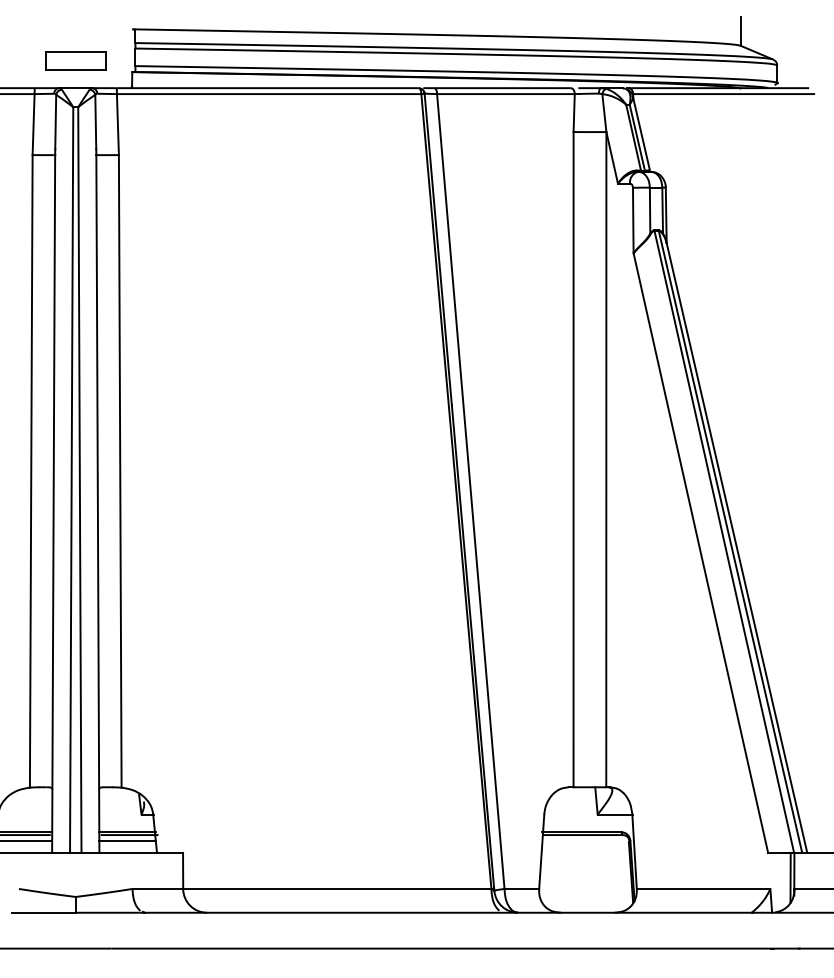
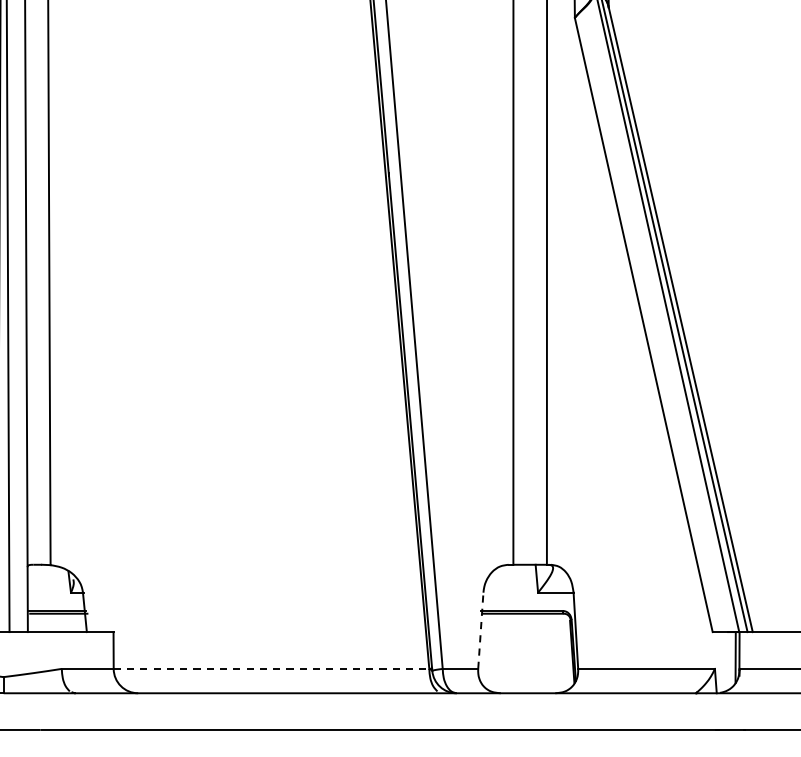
line: (127, 840) -> (56, 619), removed
line: (541, 851) -> (480, 630), solid -> dashed
line: (337, 888) -> (271, 668), solid -> dashed

